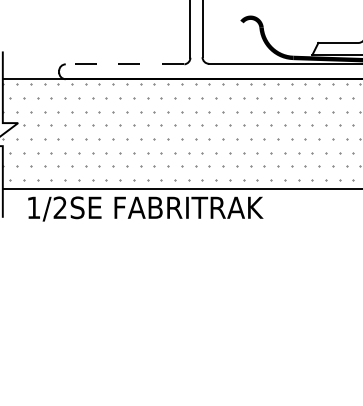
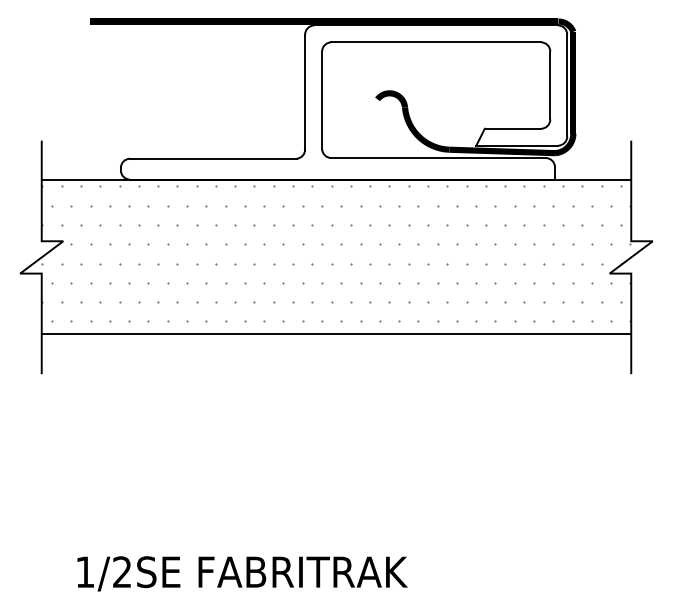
line: (124, 64) -> (212, 158), dashed -> solid
text: (145, 208) -> (242, 573), moved

